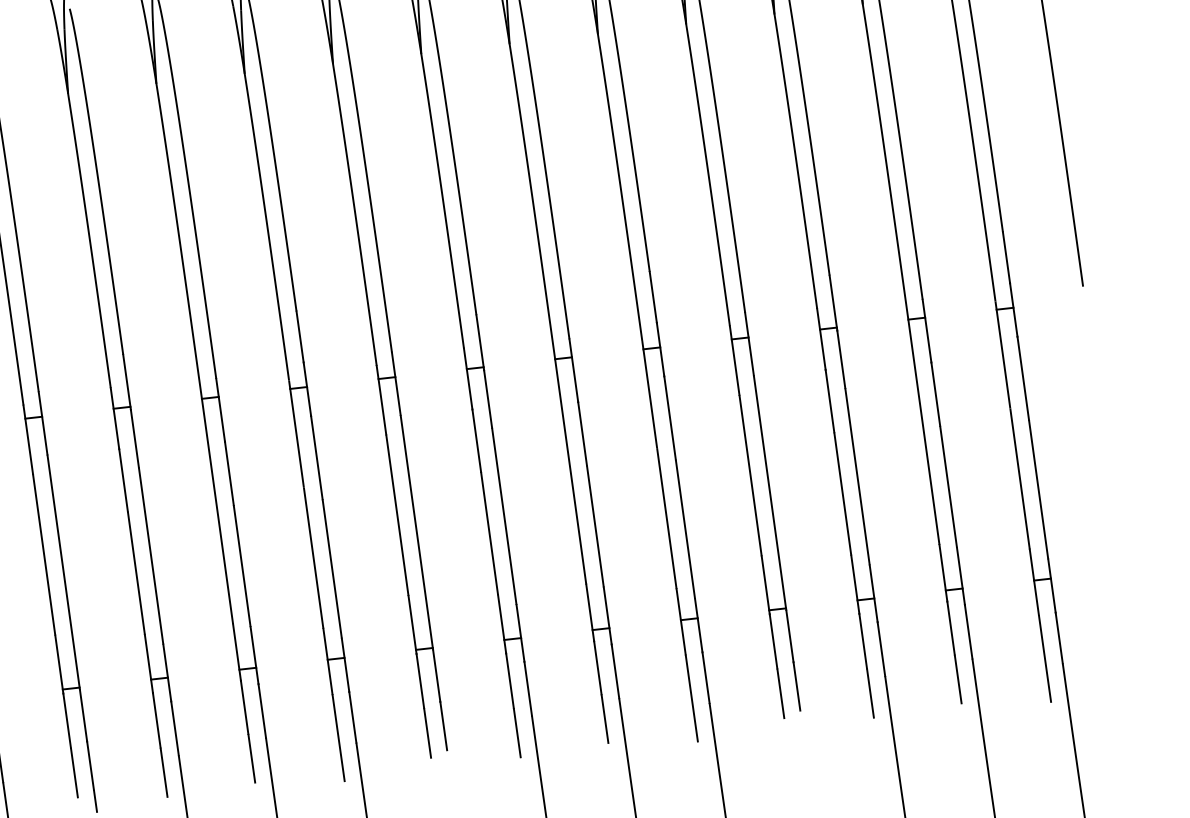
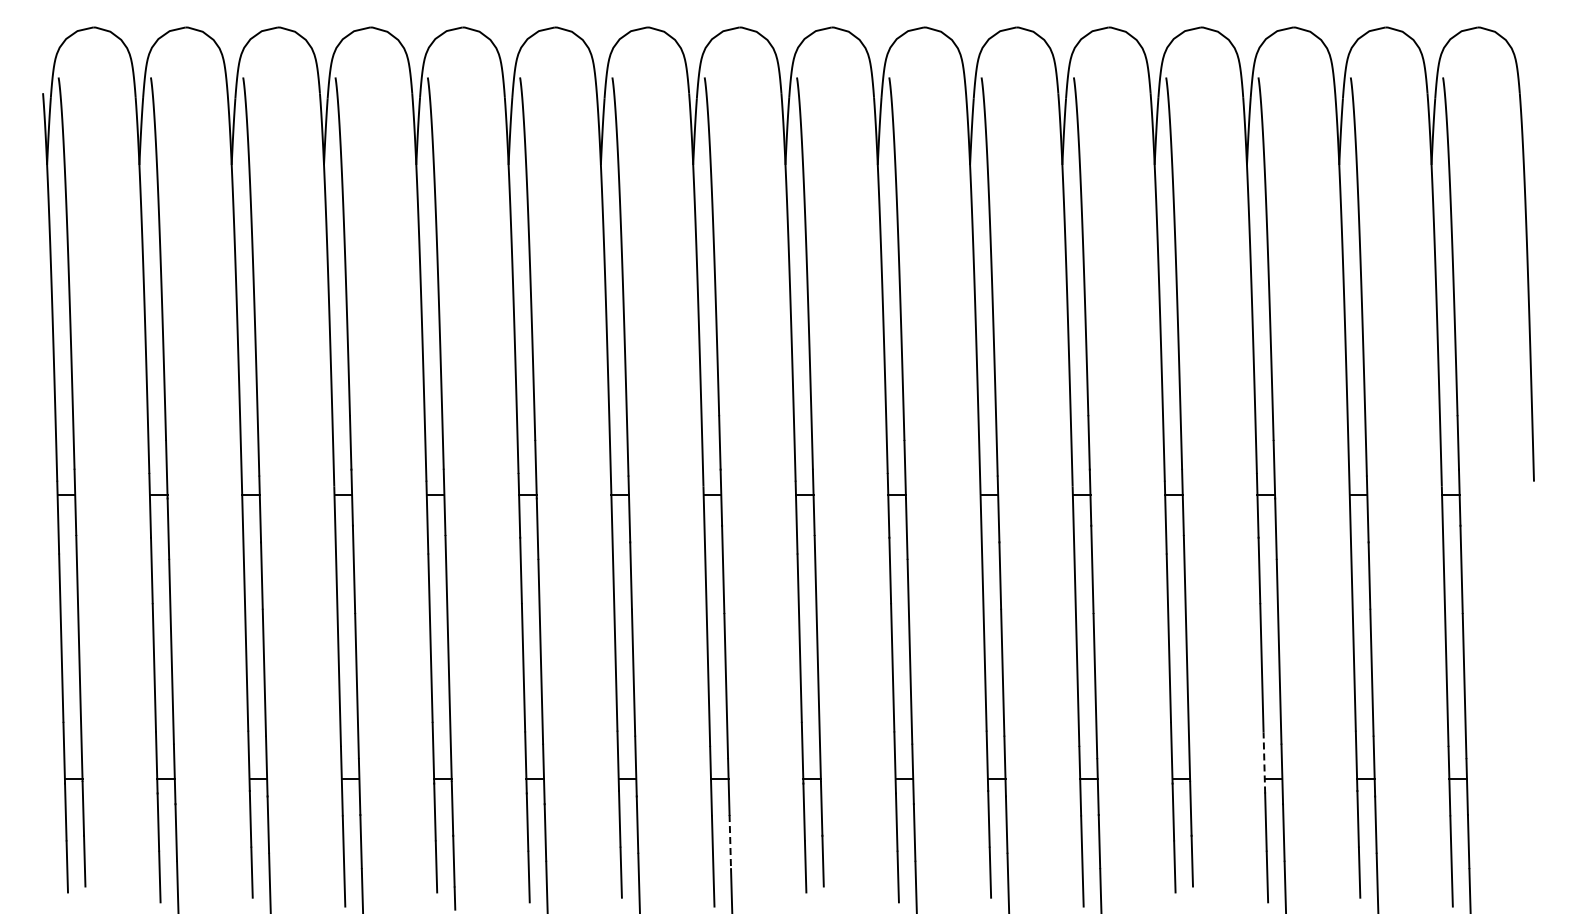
line: (855, 584) -> (1264, 762), solid -> dashed
line: (353, 717) -> (730, 841), solid -> dashed

